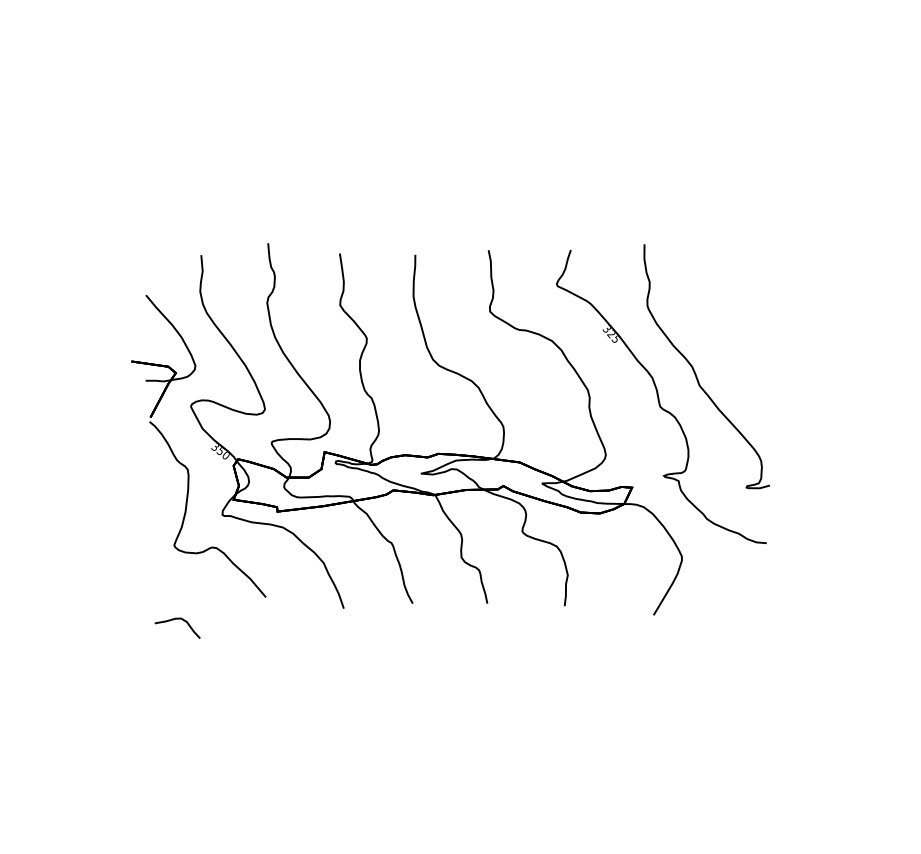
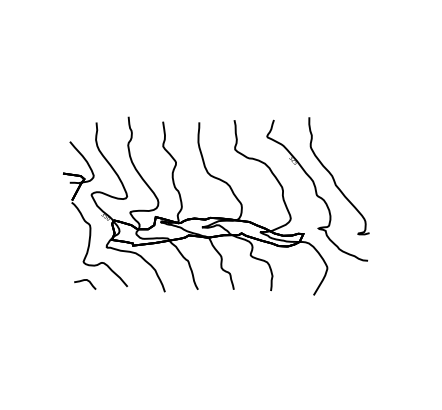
curve: (174, 621) -> (83, 281), moved

